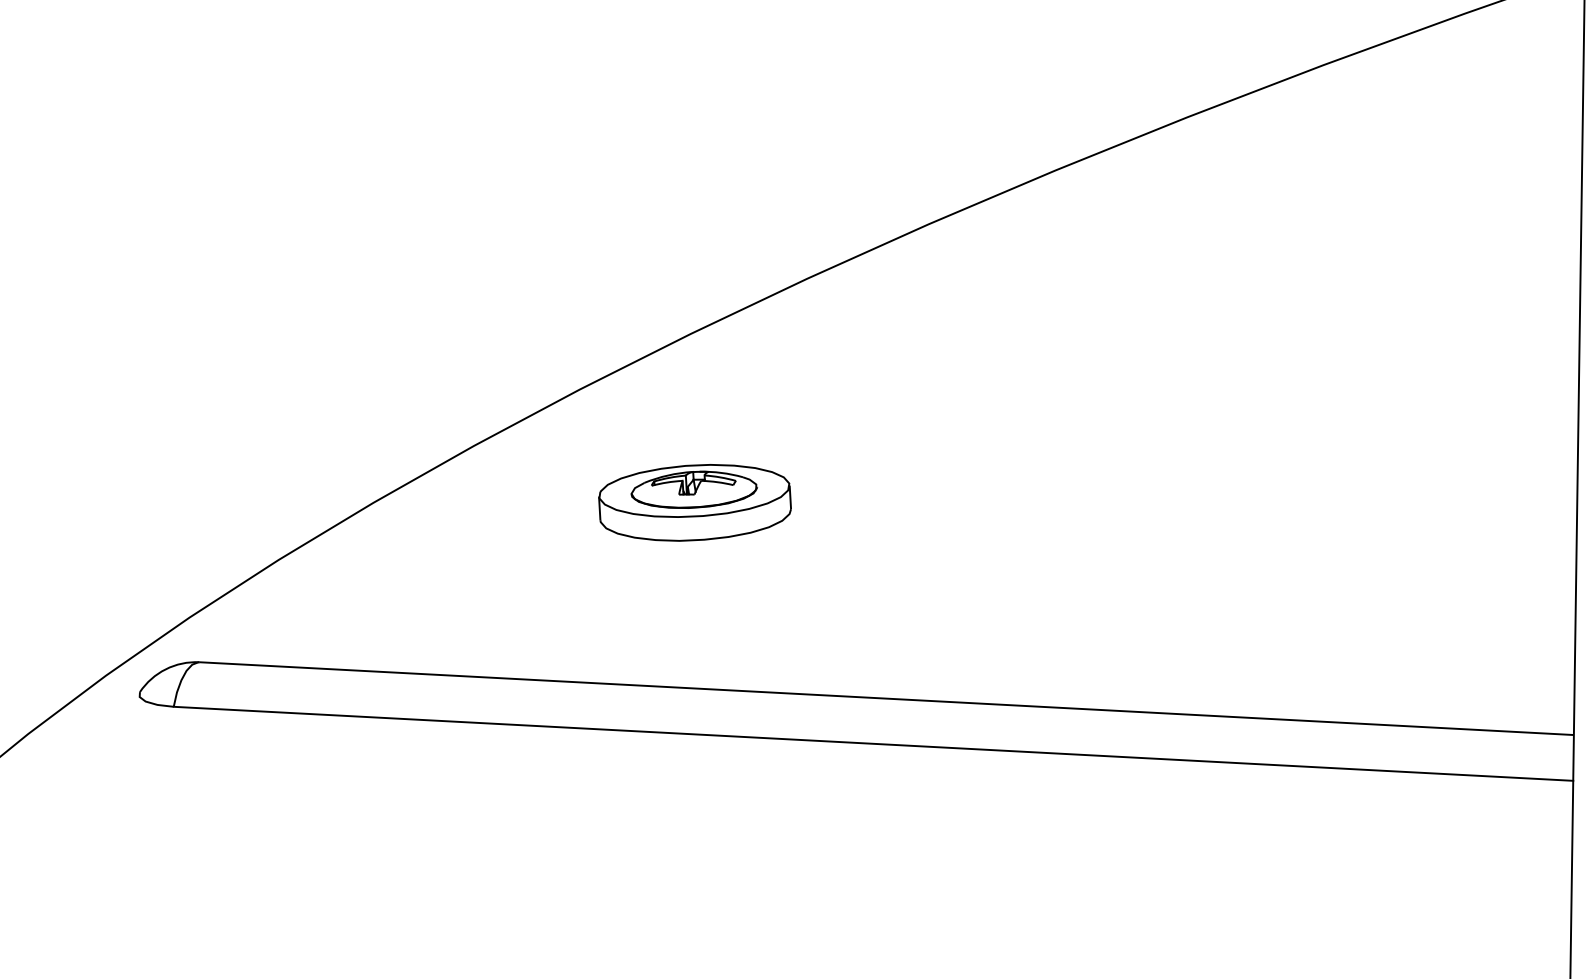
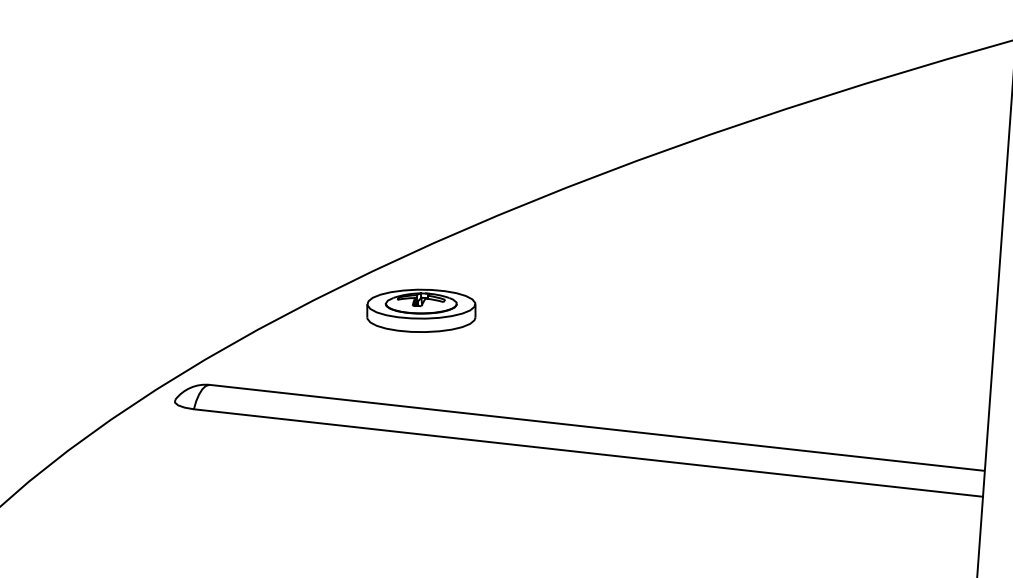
part: (695, 502) -> (421, 310), moved

